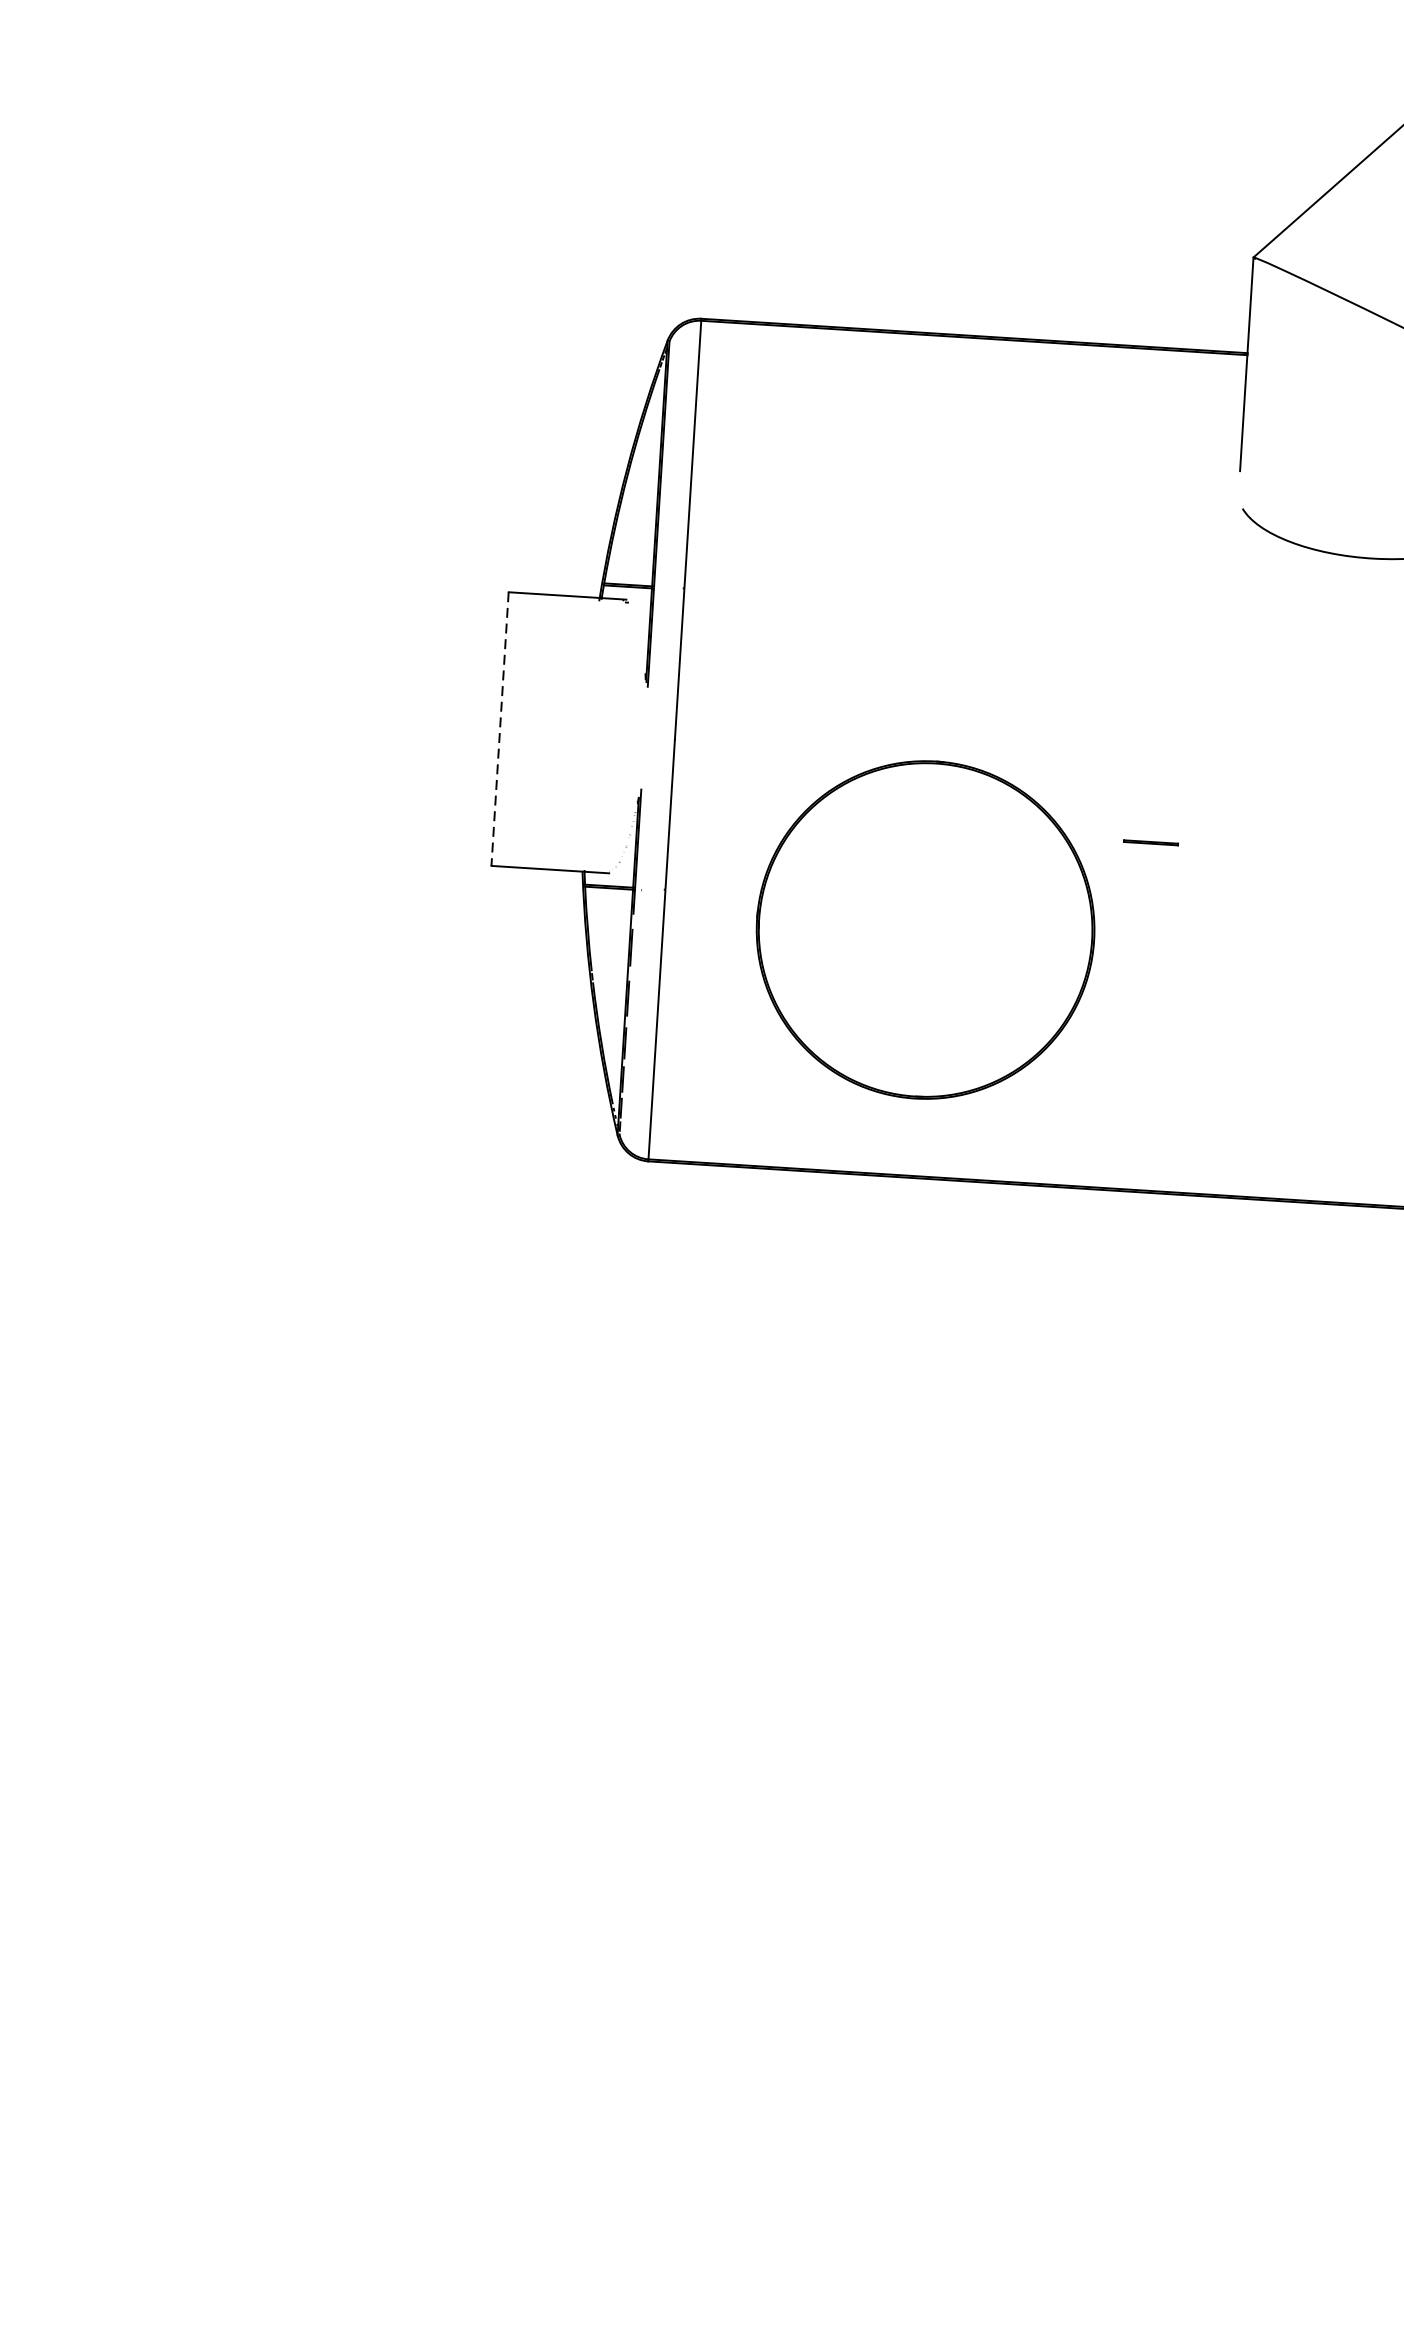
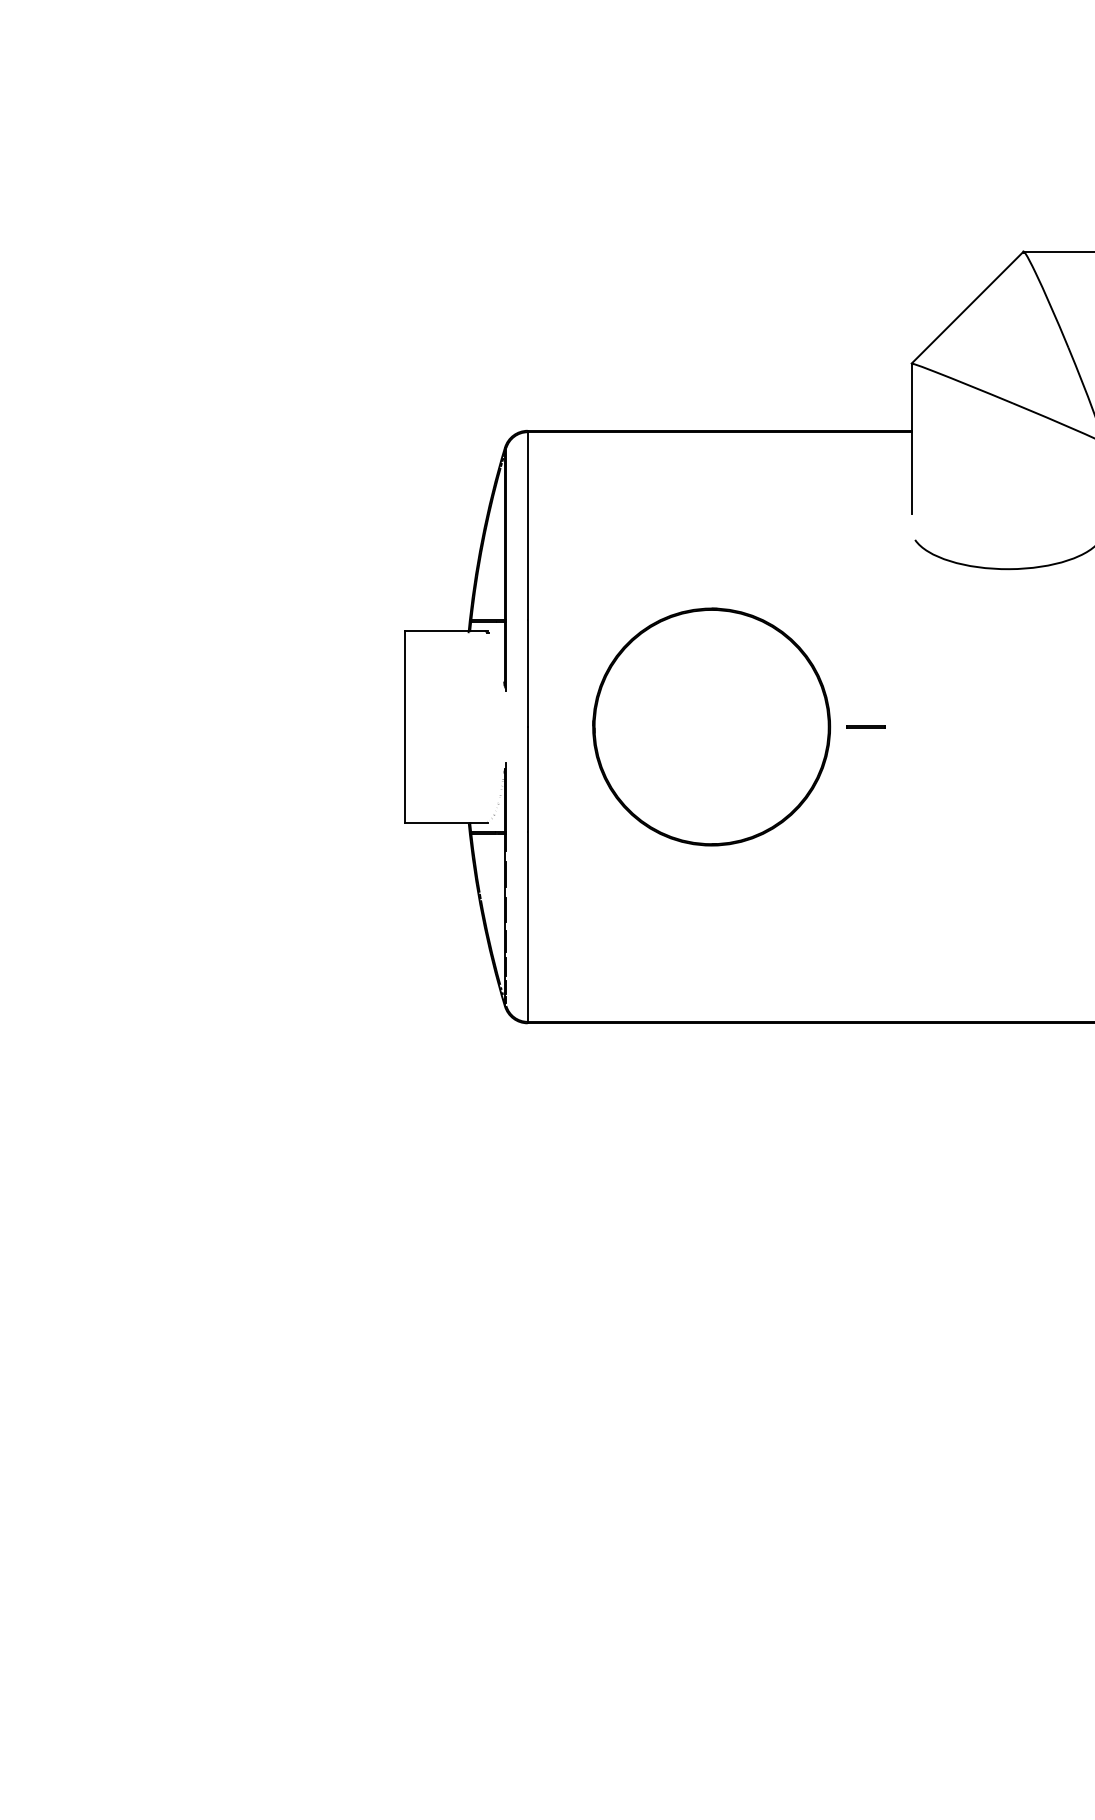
line: (499, 729) -> (404, 727), dashed -> solid
line: (1150, 842) -> (865, 726), moved
part: (925, 929) -> (711, 726), moved

